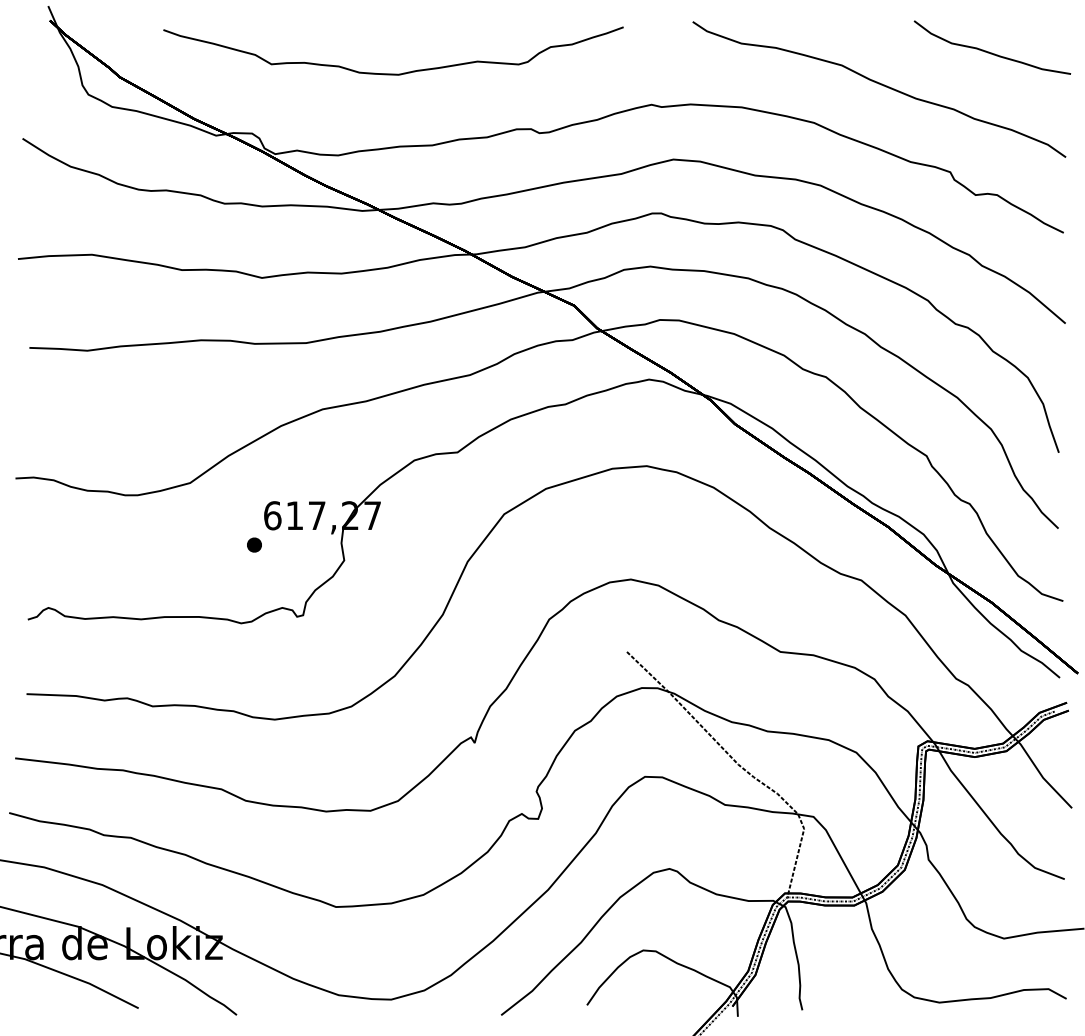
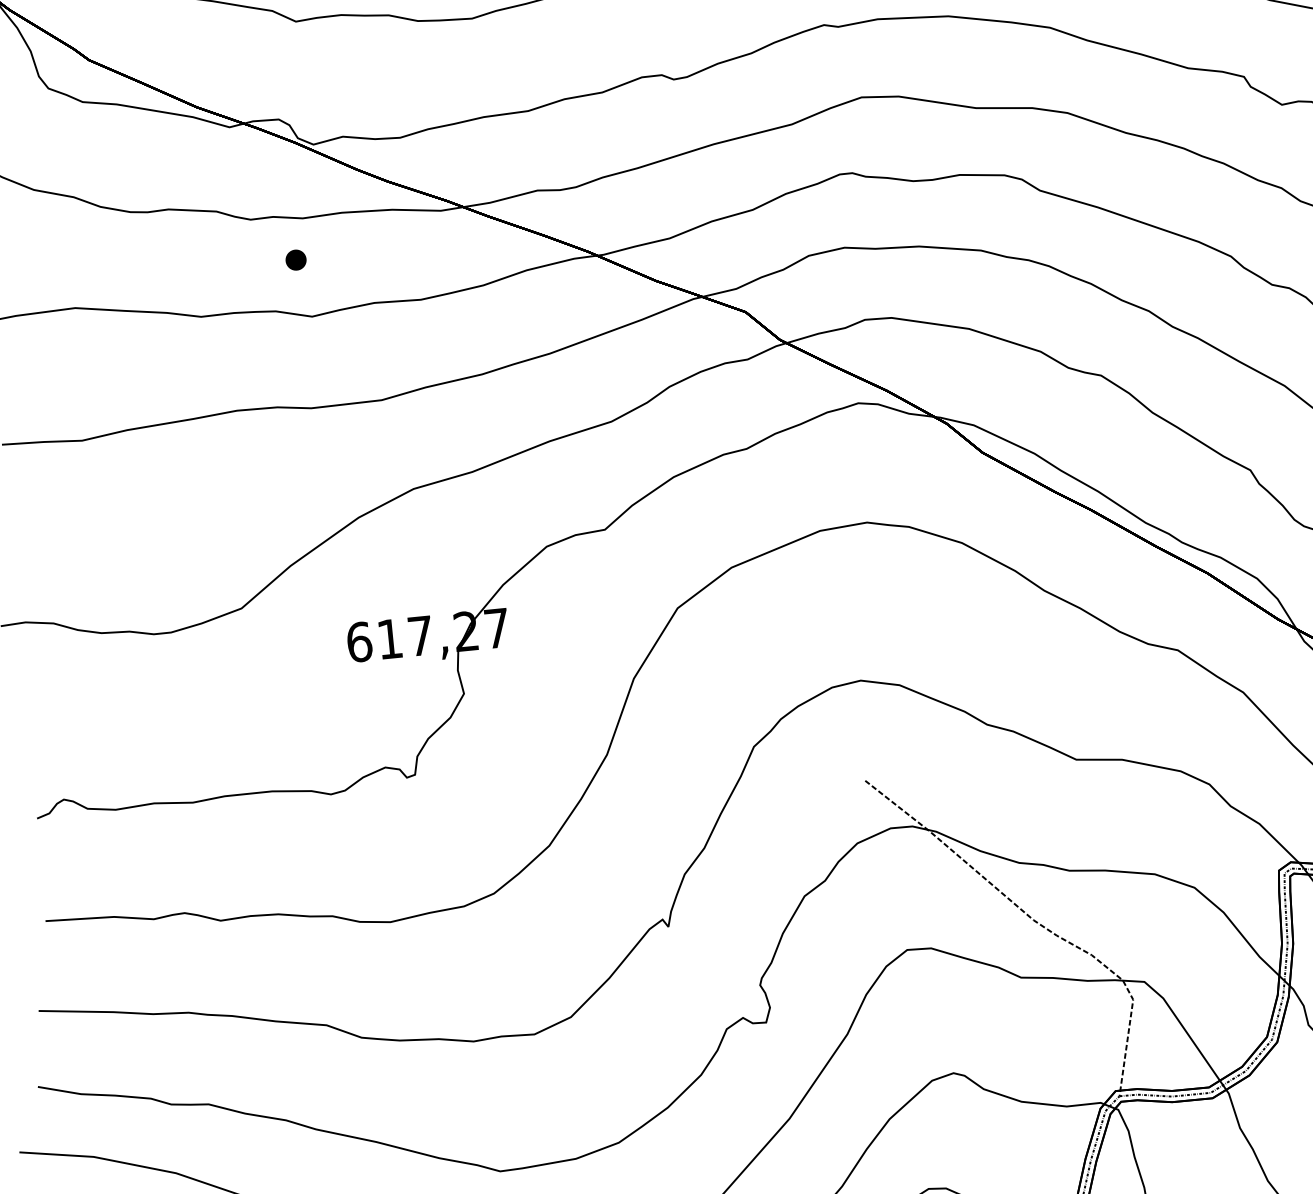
part: (254, 544) -> (296, 259), moved

